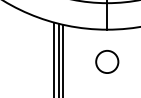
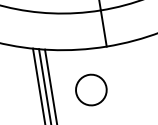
circle: (107, 61) -> (91, 89), moved

